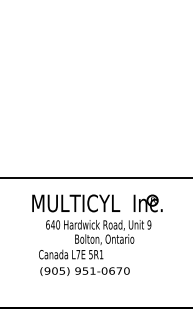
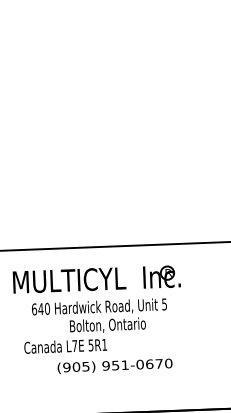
text: (149, 224) -> (164, 303), 9 -> 5
text: (84, 271) -> (114, 366), moved

